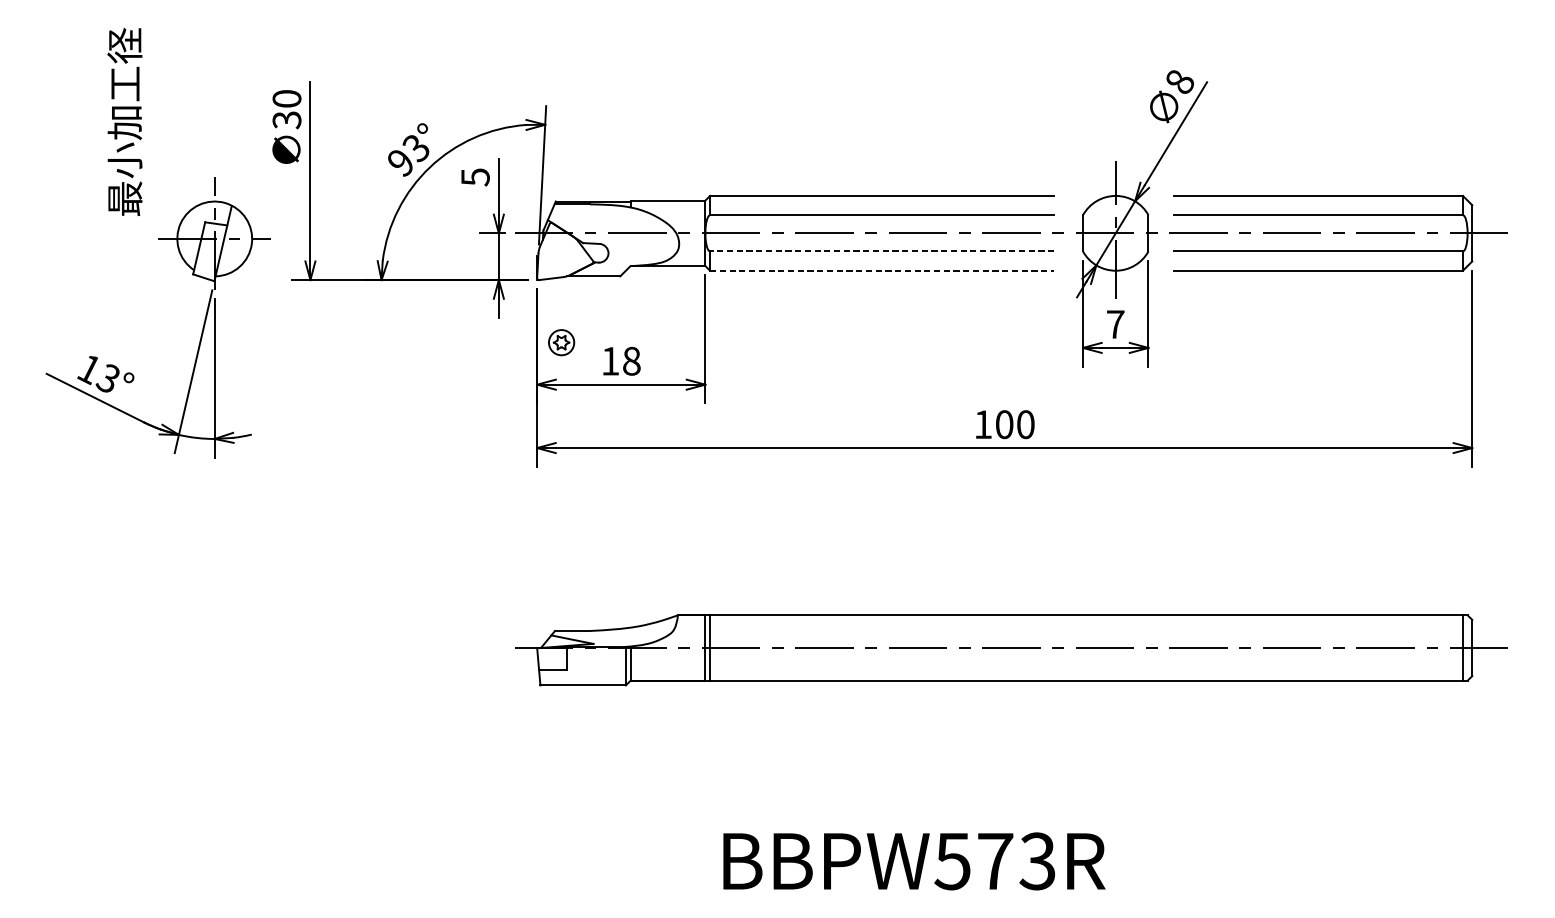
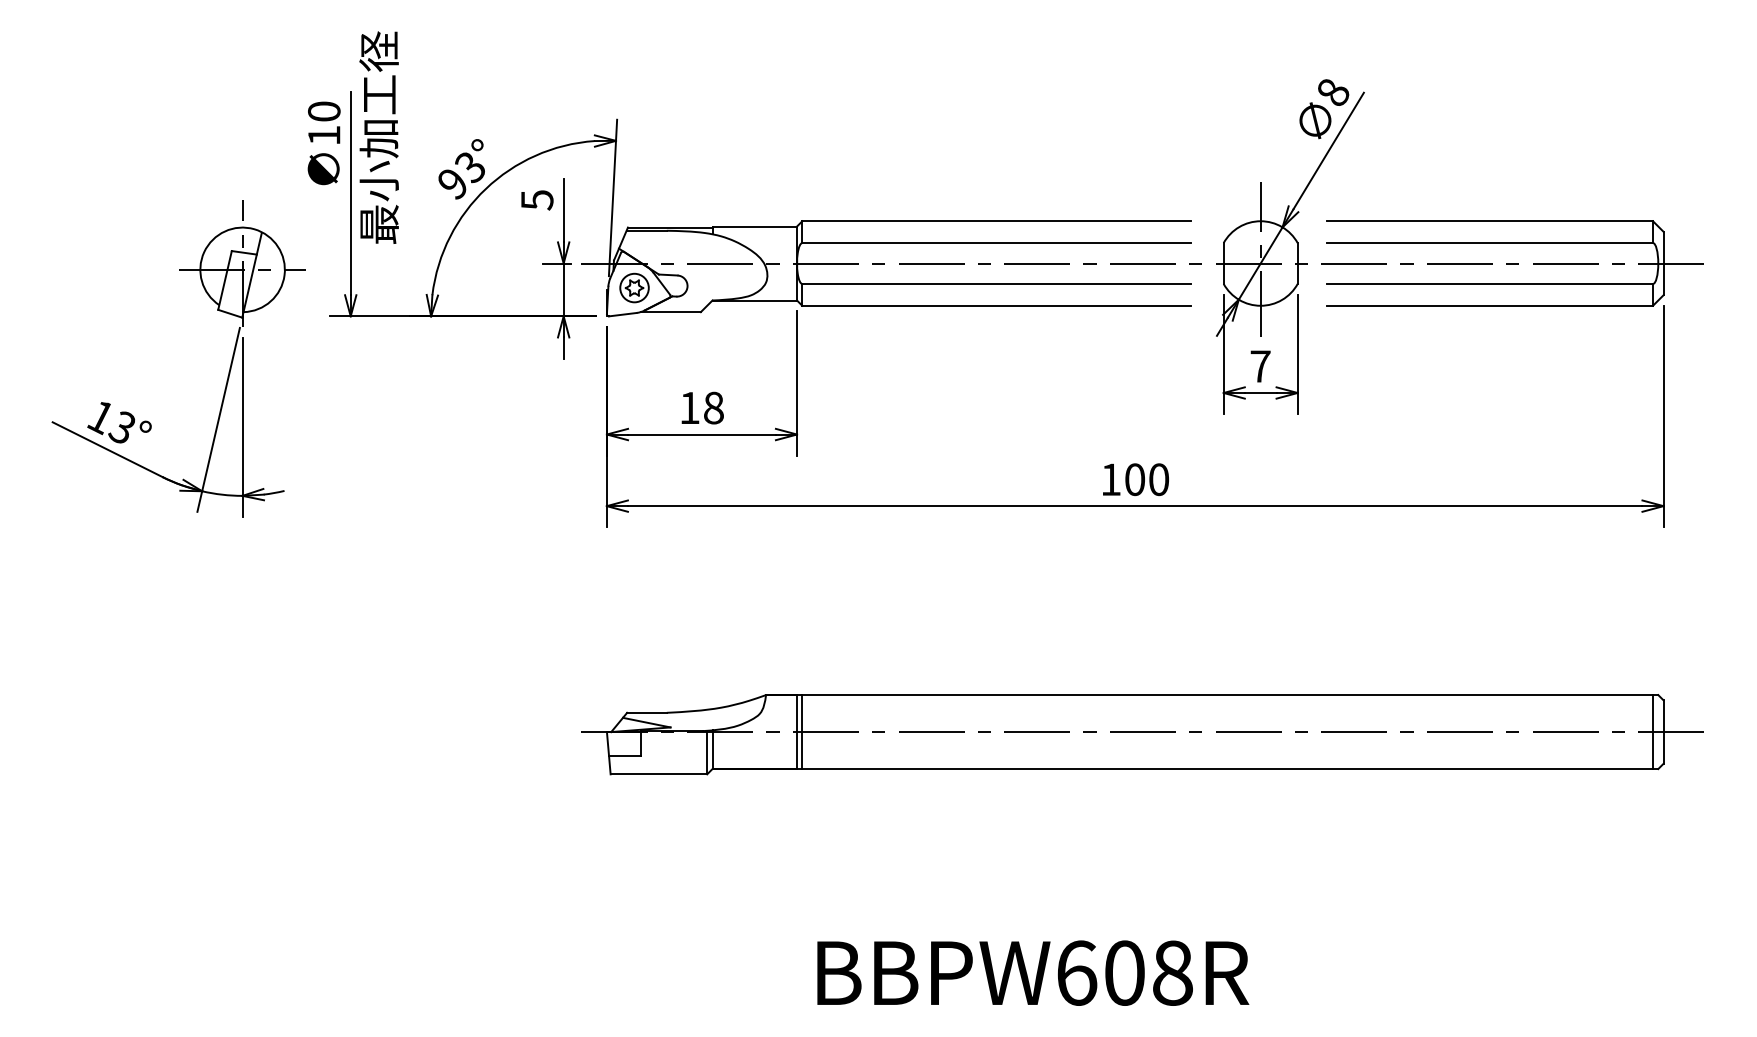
text: (287, 120) -> (324, 136), 30 -> 10
text: (124, 121) -> (378, 137), moved
line: (881, 251) -> (996, 283), dashed -> solid
line: (882, 270) -> (997, 305), dashed -> solid
part: (561, 342) -> (634, 287), moved
text: (994, 860) -> (1123, 972), BBPW573R -> BBPW608R

